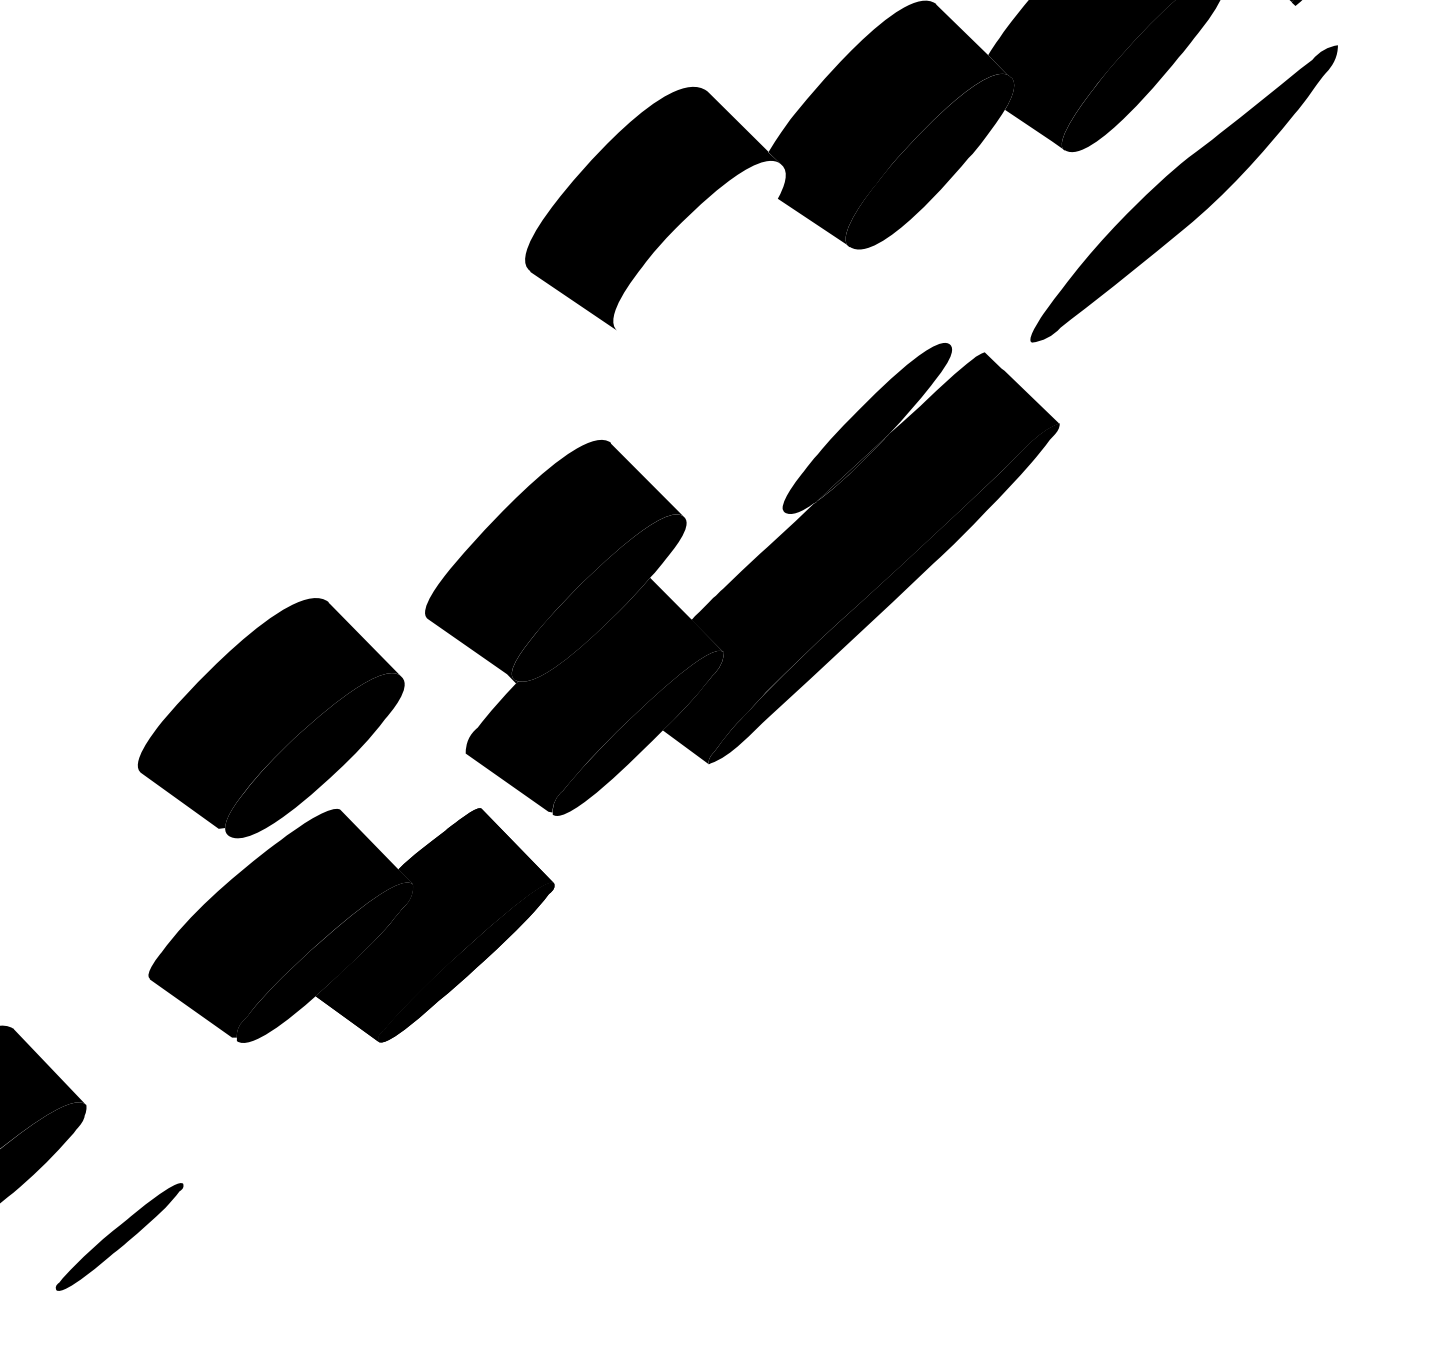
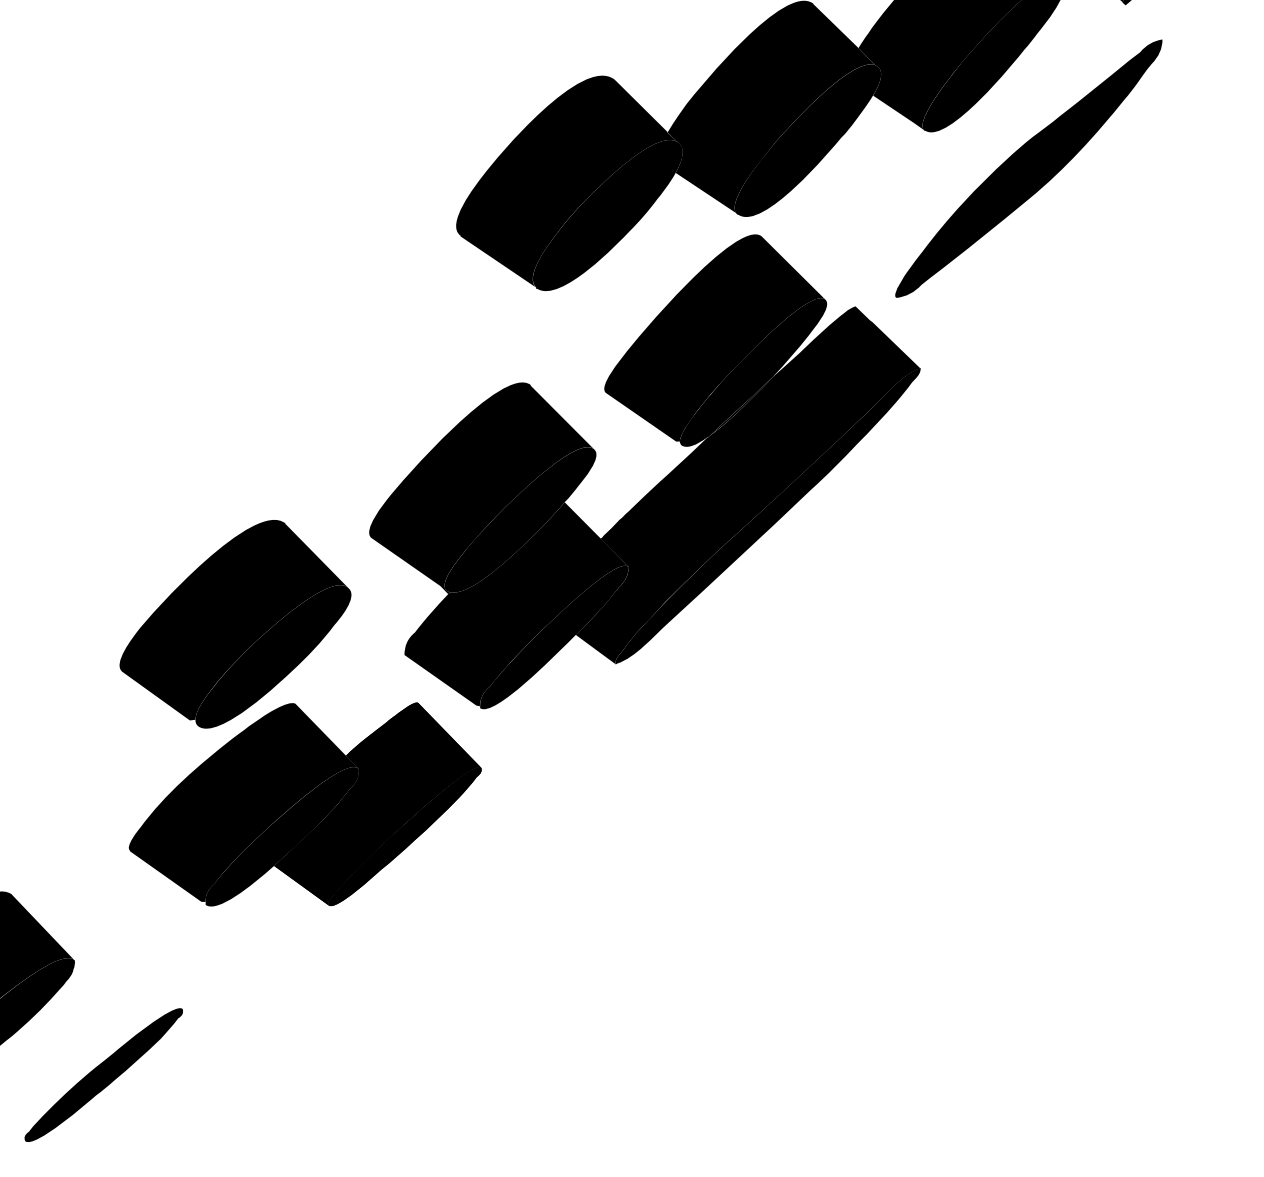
fill: (699, 247) -> (607, 215), added
fill: (822, 388) -> (714, 337), added
part: (119, 1236) -> (103, 1074), size x1.43

